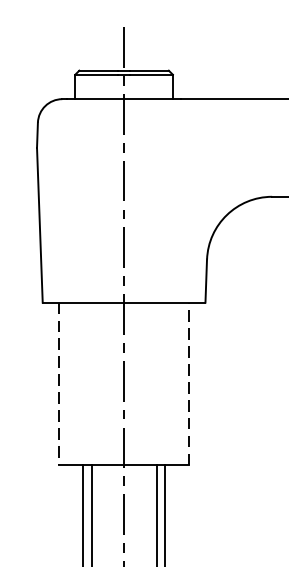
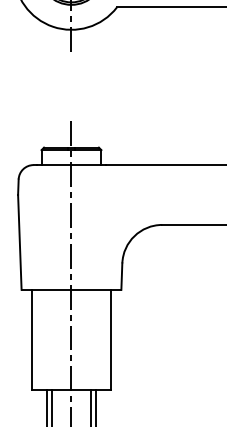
line: (58, 383) -> (31, 339), dashed -> solid
line: (189, 383) -> (111, 339), dashed -> solid

